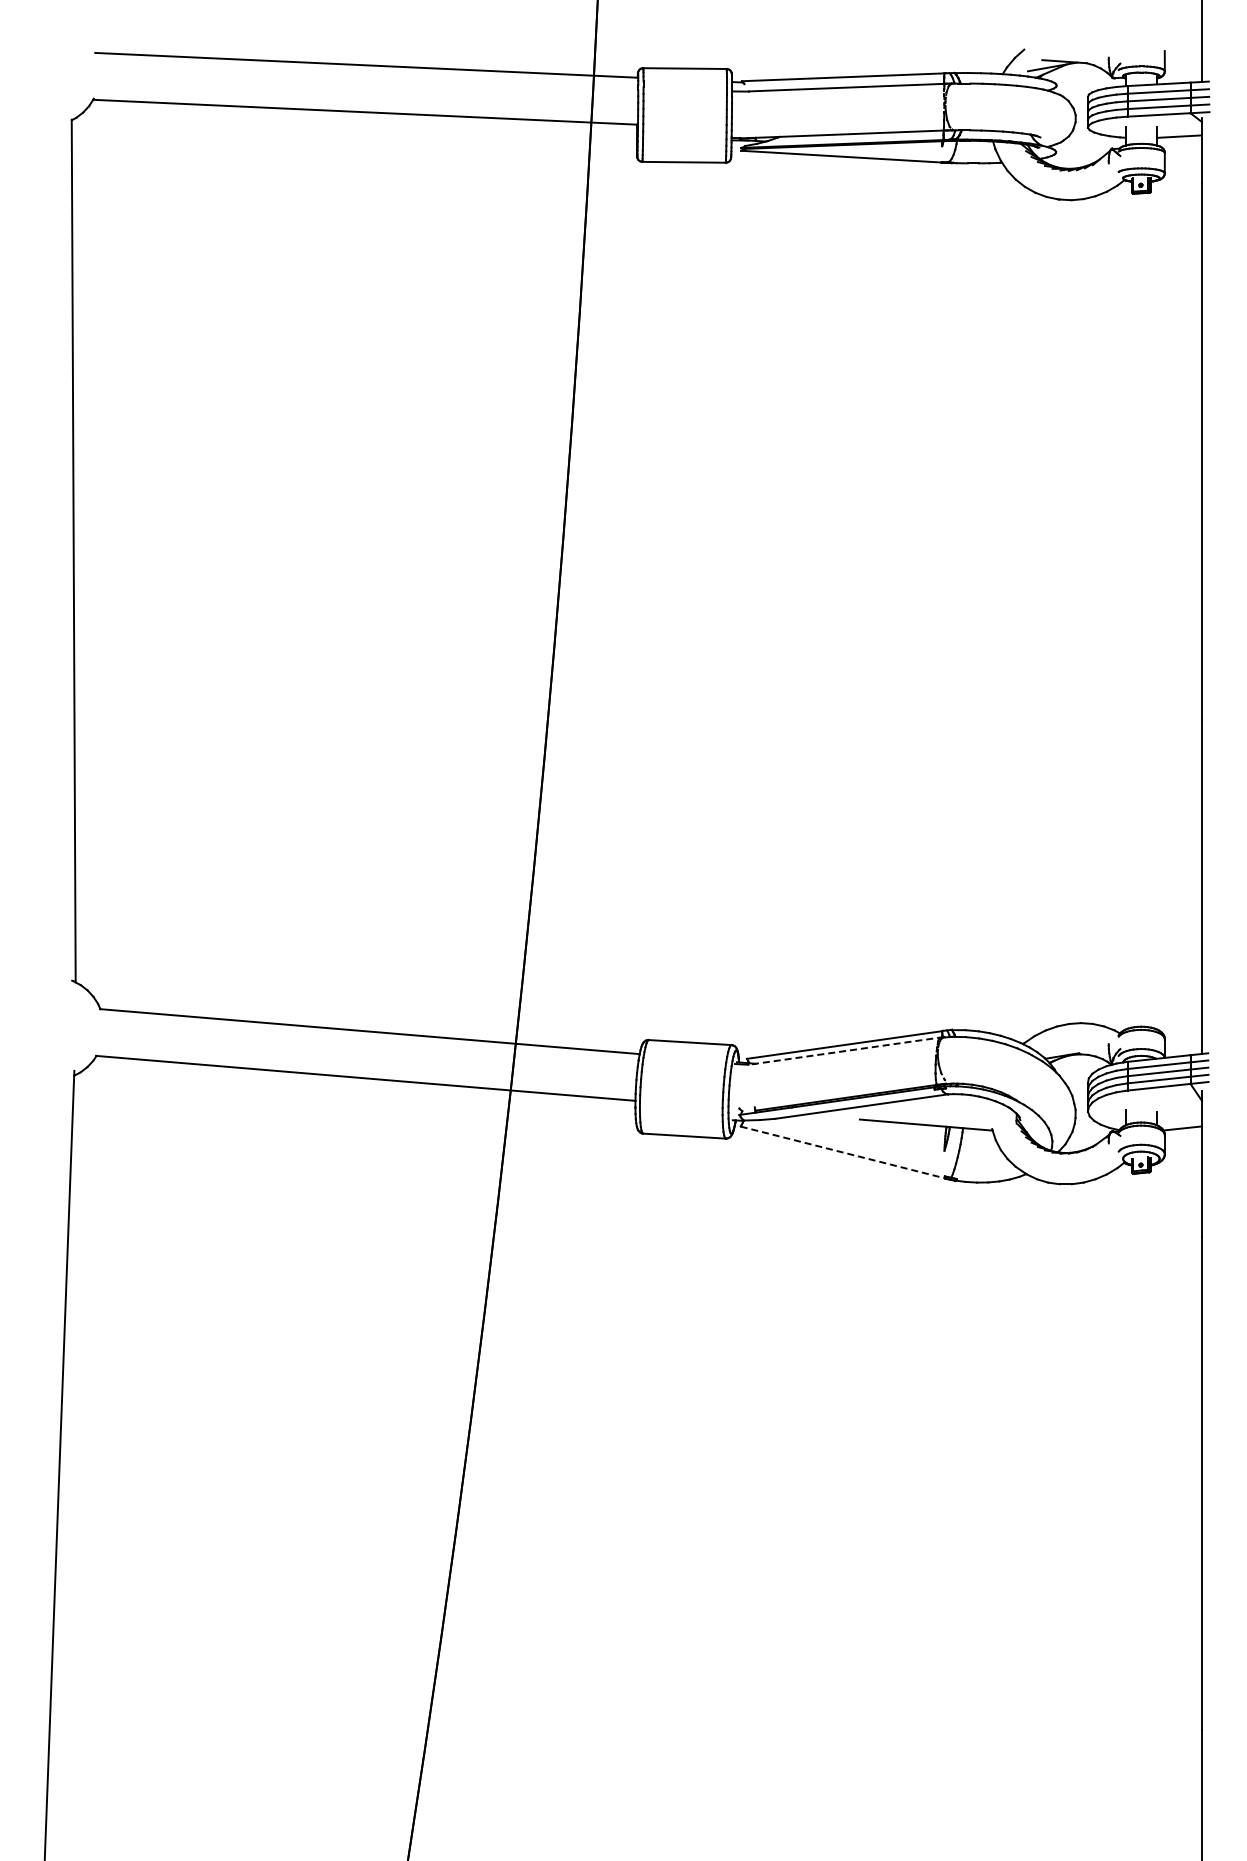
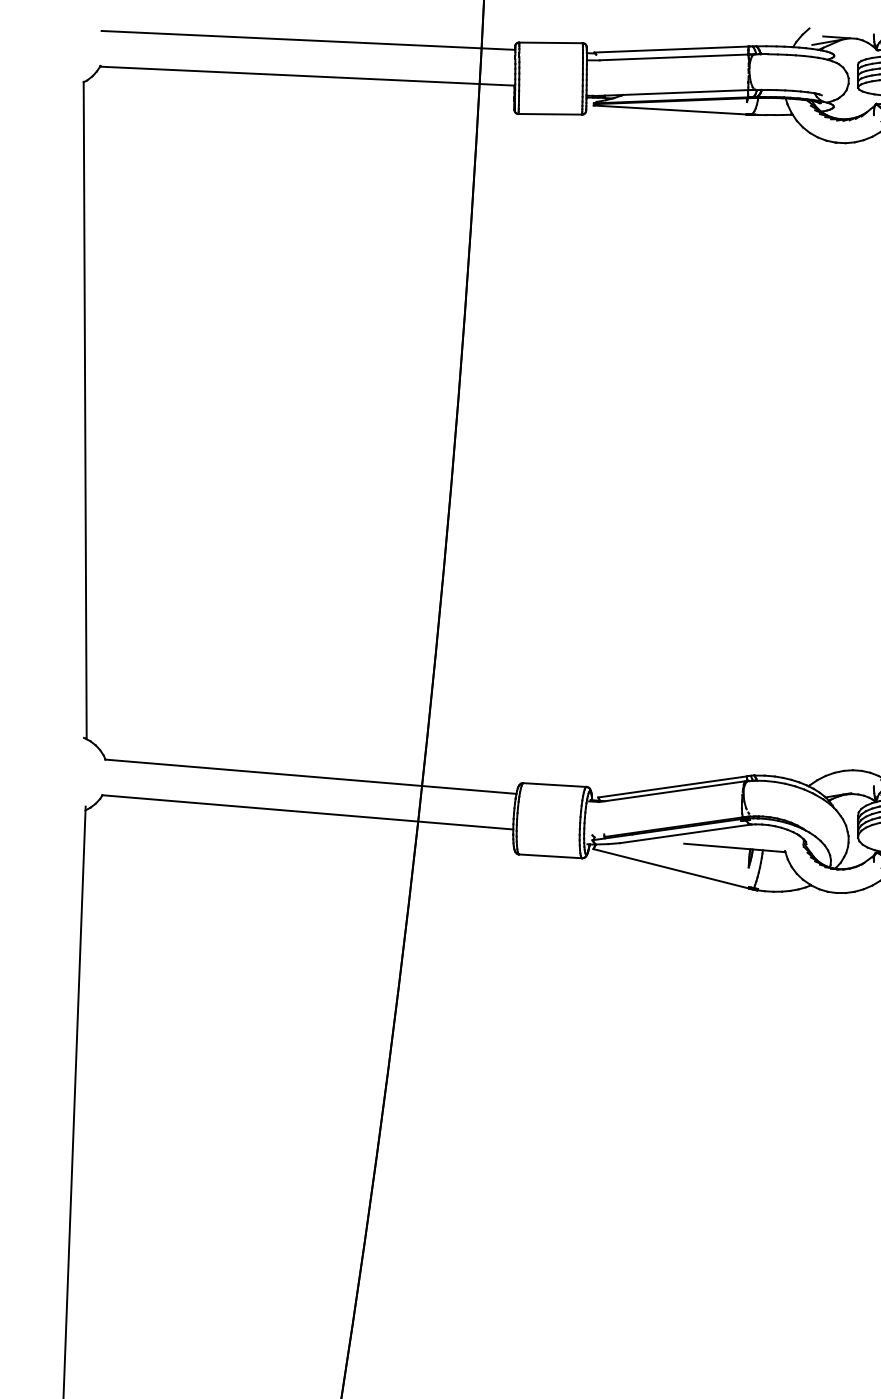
line: (845, 1051) -> (673, 791), dashed -> solid
line: (843, 1152) -> (671, 868), dashed -> solid

